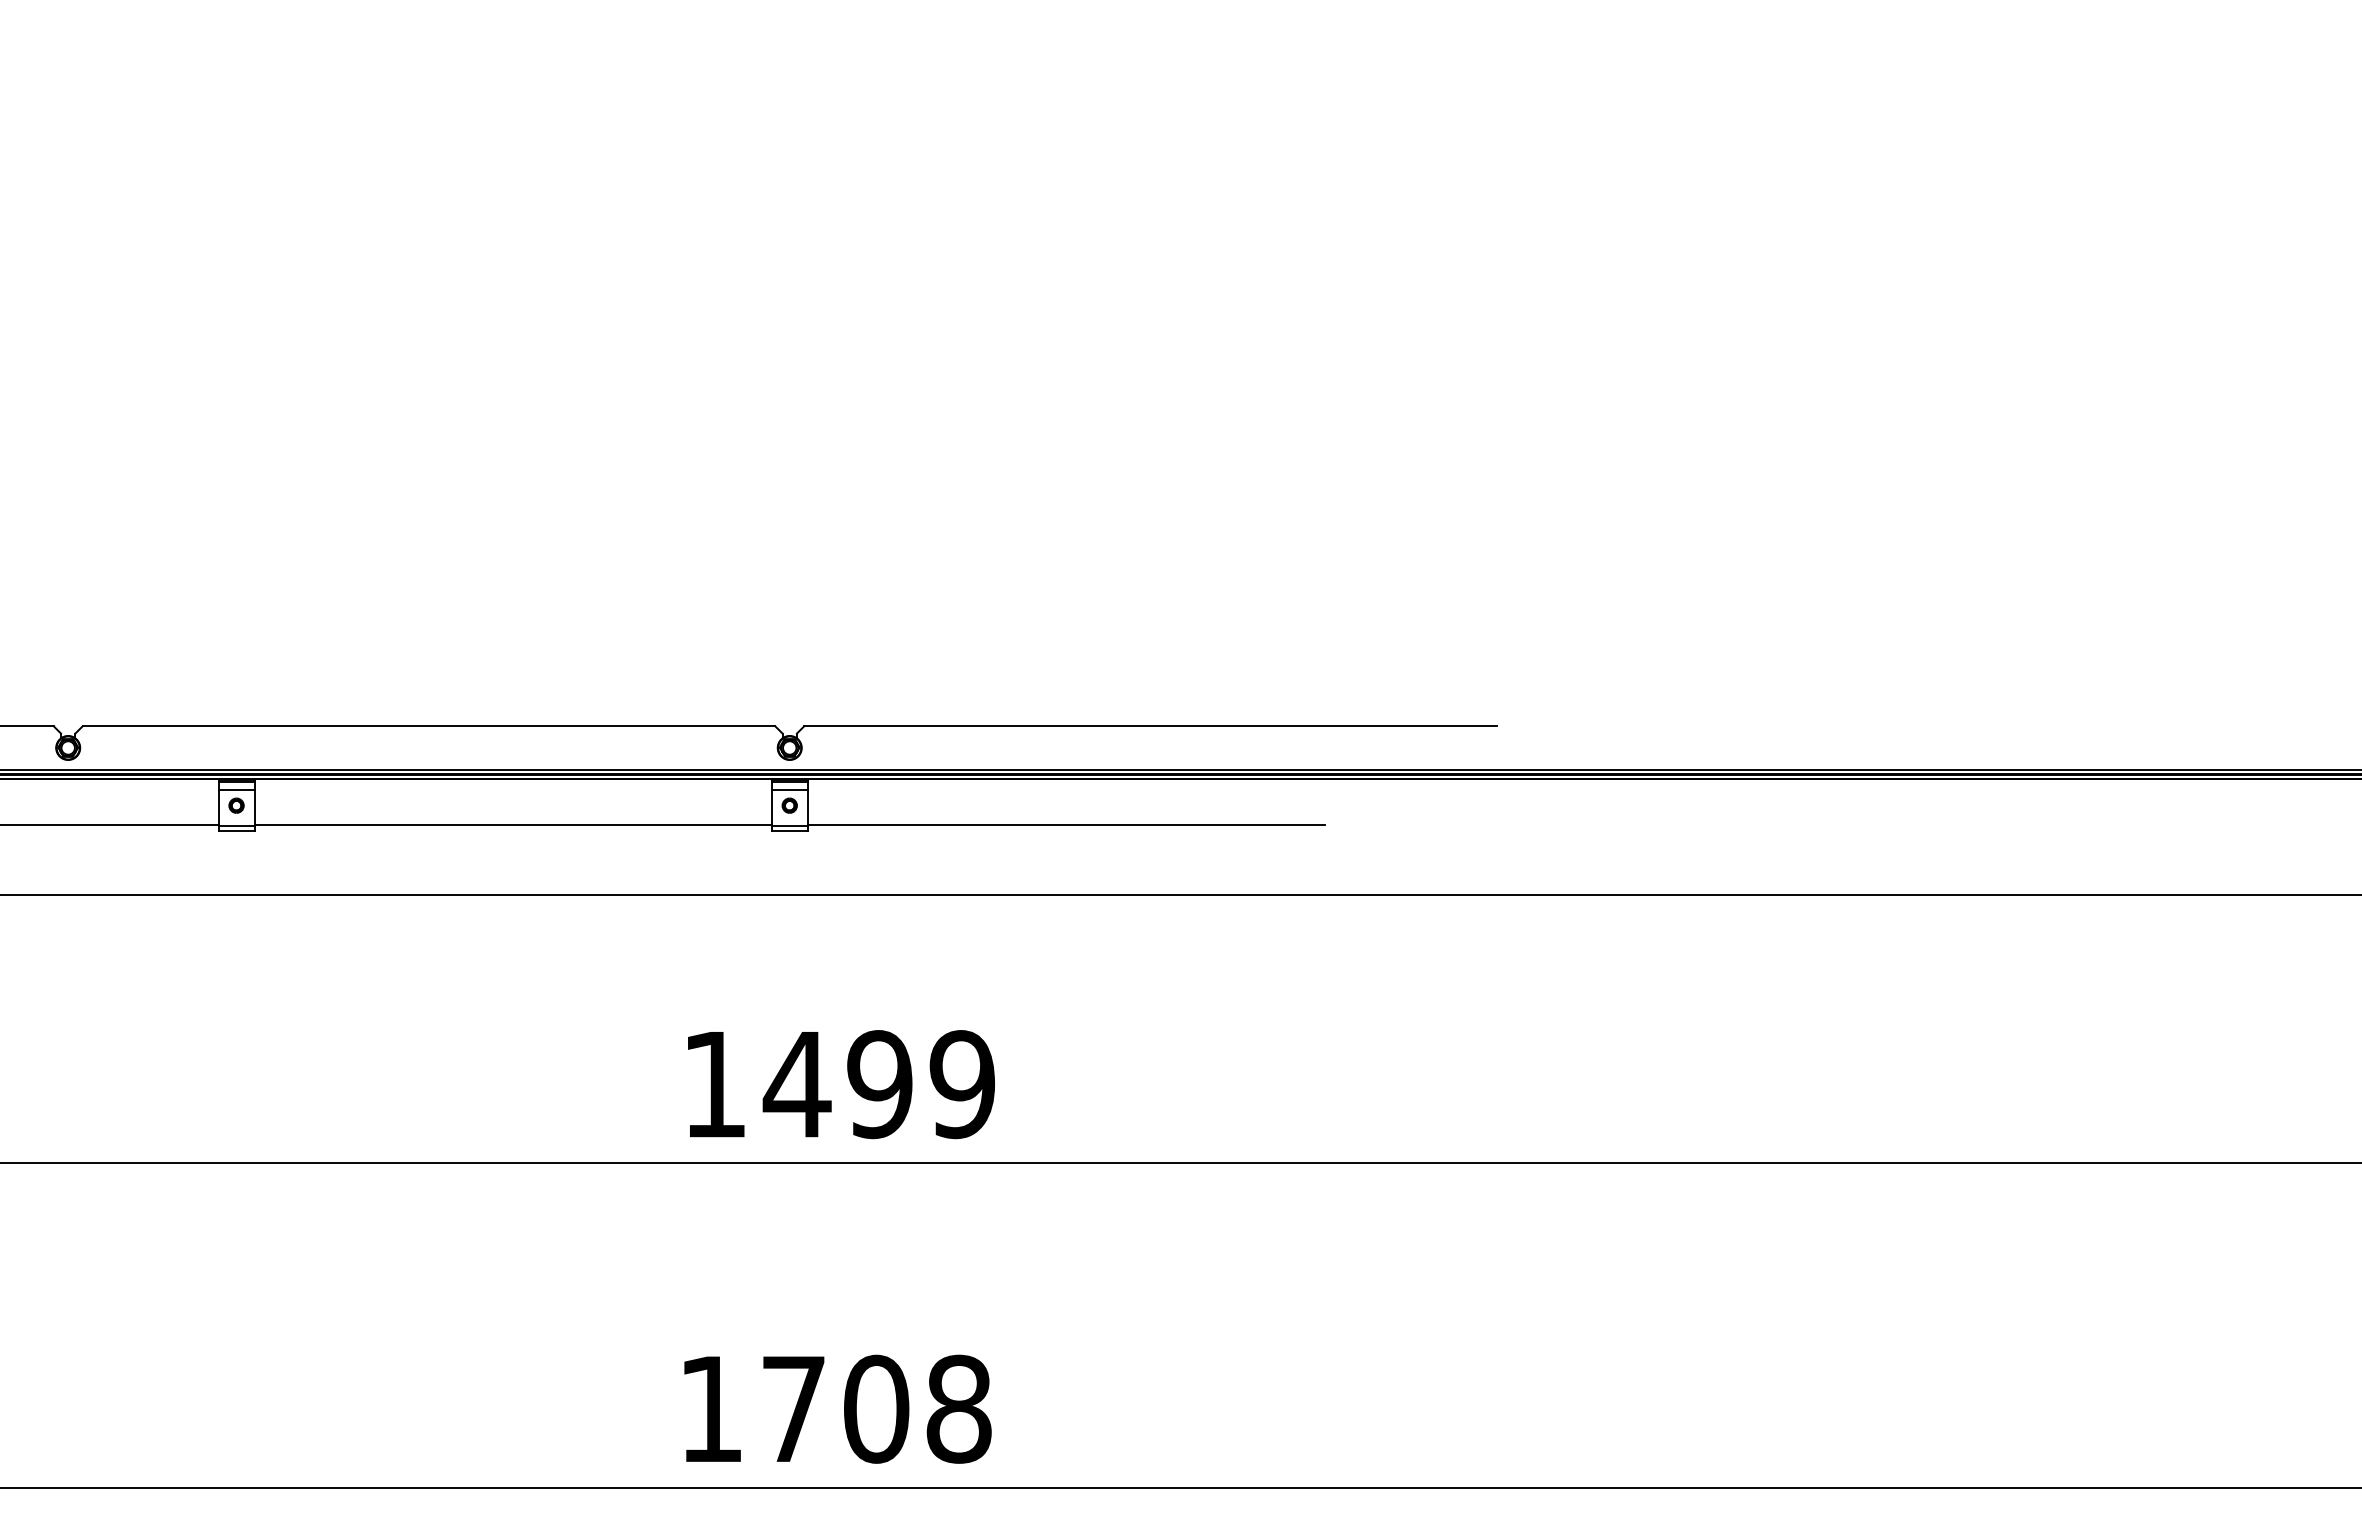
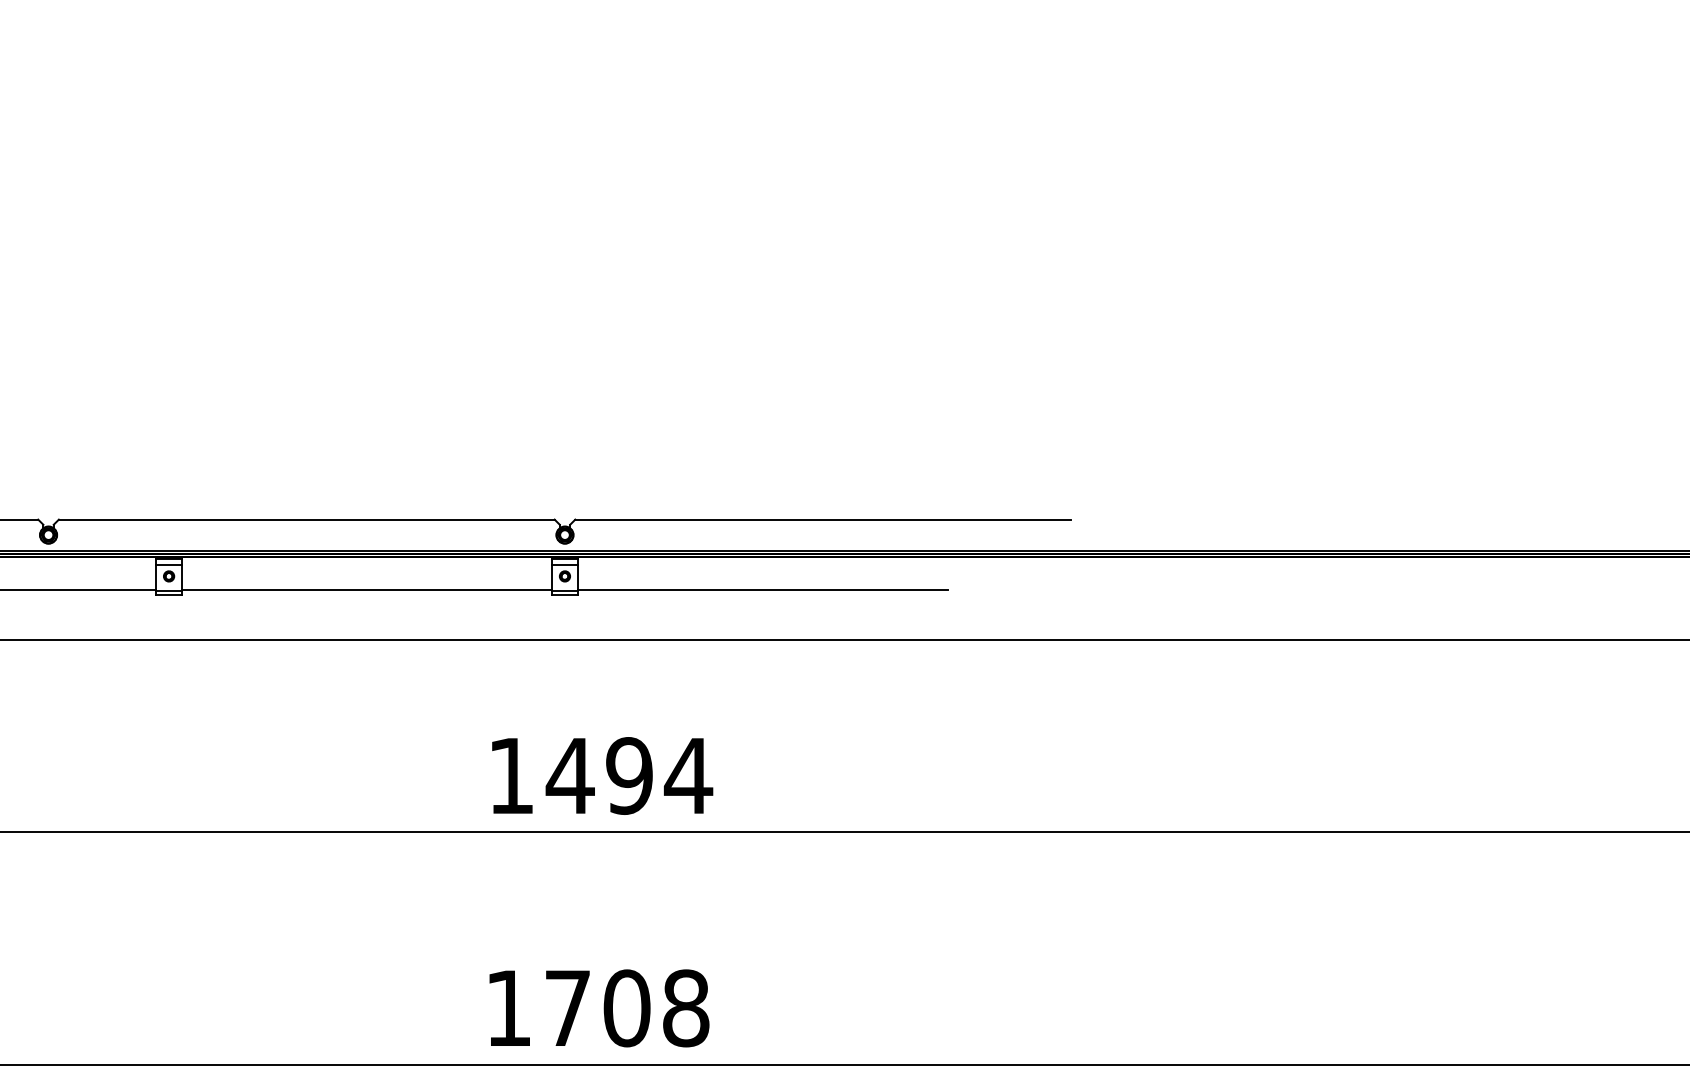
text: (962, 1084) -> (688, 775), 1499 -> 1494

